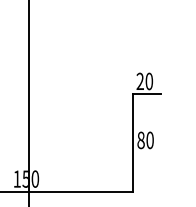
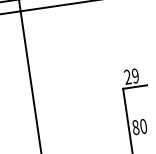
text: (149, 81) -> (135, 76), 20 -> 29

